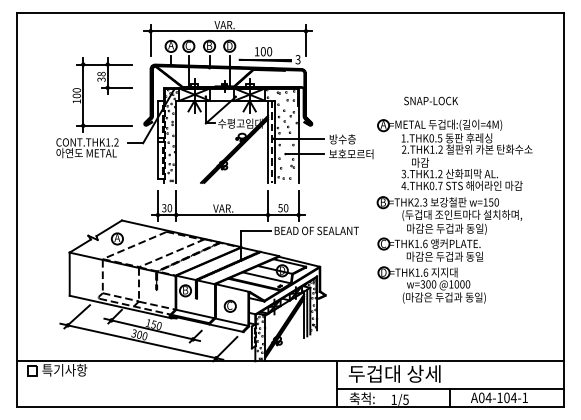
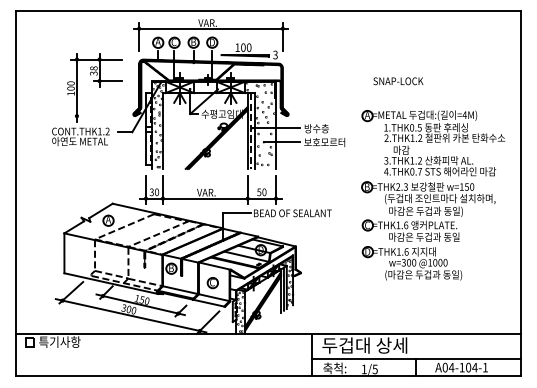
text: (431, 101) -> (398, 81), moved
line: (104, 126) -> (96, 116), removed
part: (454, 211) -> (433, 195), moved

